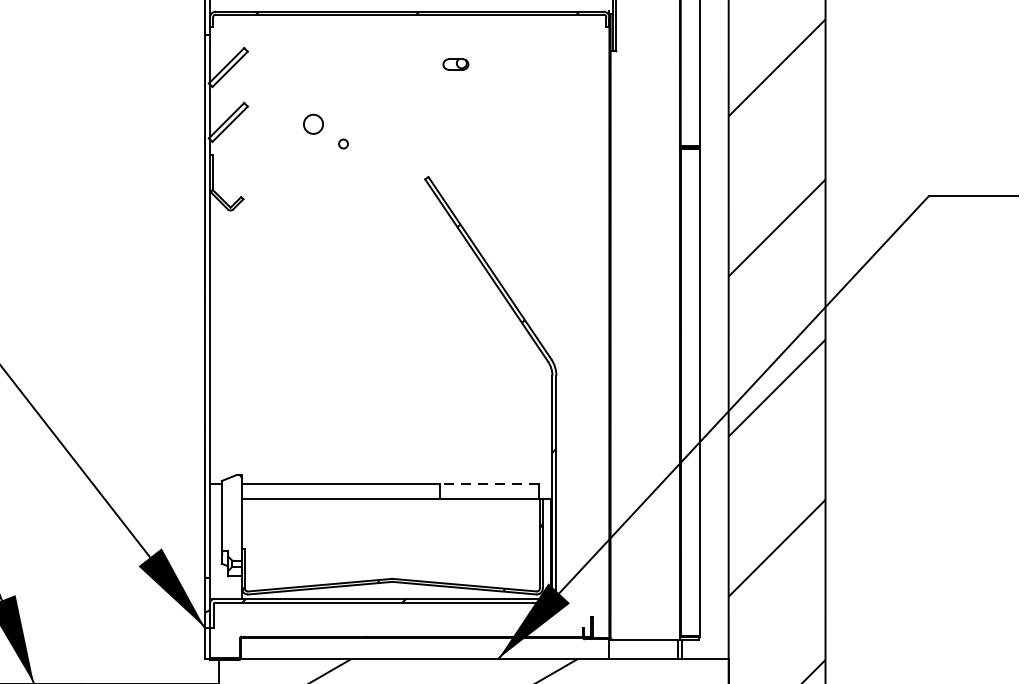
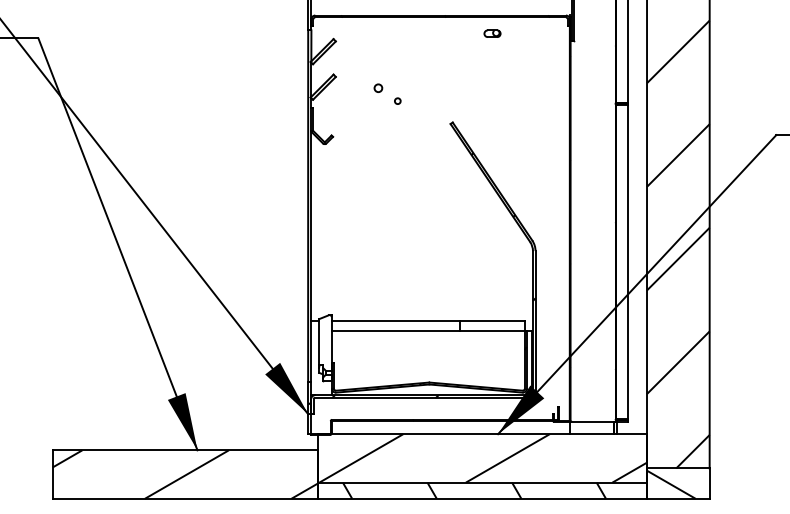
part: (455, 64) -> (492, 33), moved
circle: (313, 122) -> (378, 87), size x0.62
line: (488, 484) -> (491, 321), dashed -> solid

